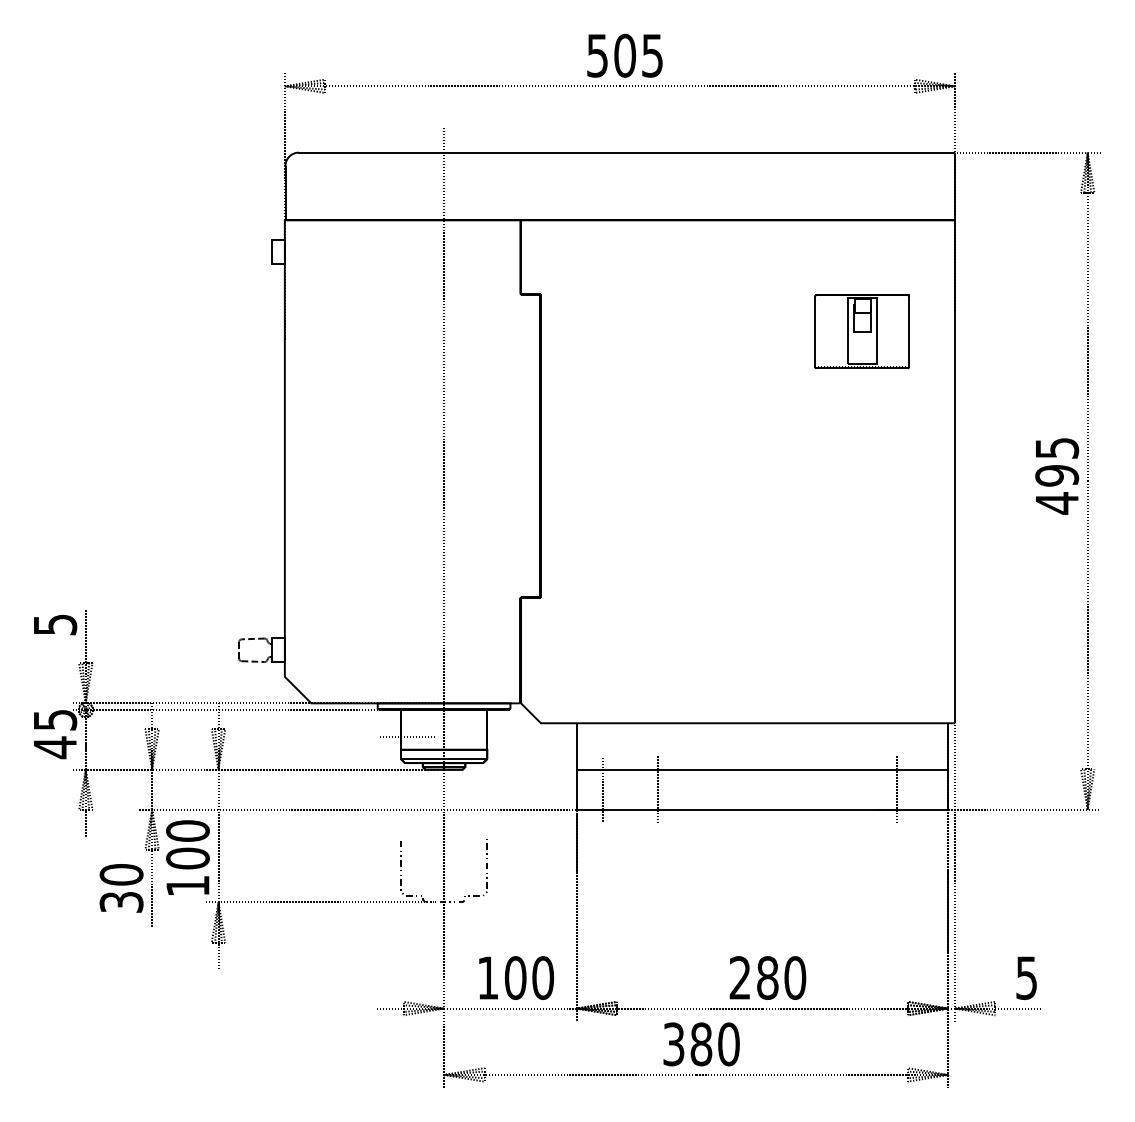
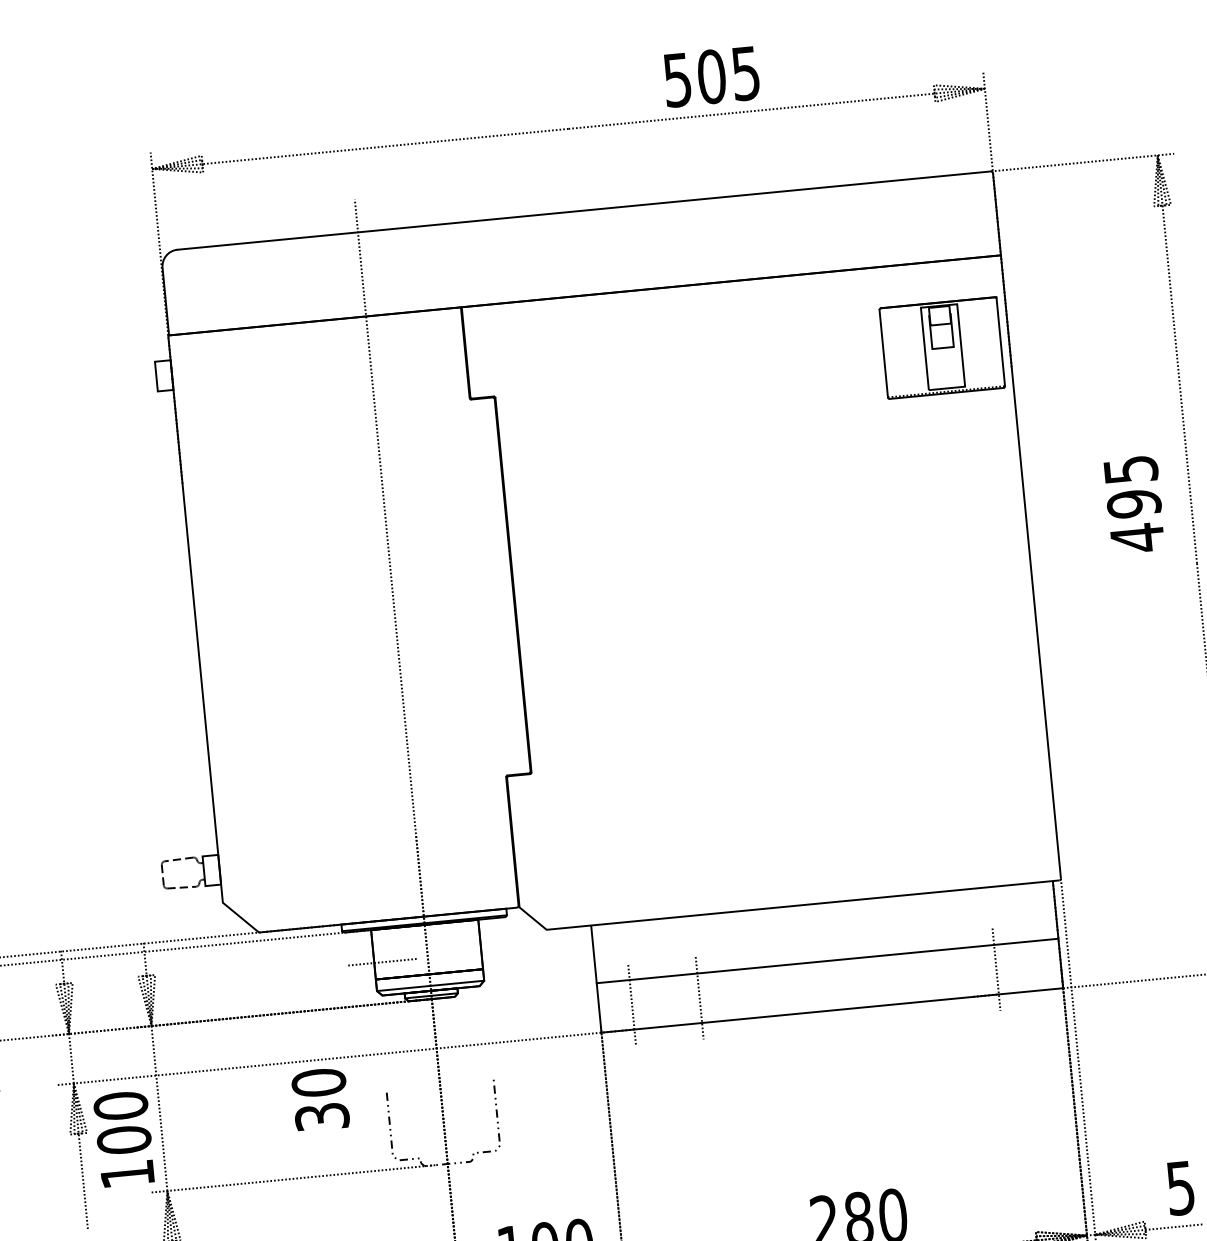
text: (624, 55) -> (710, 76), moved
part: (861, 331) -> (941, 347), moved
text: (1057, 476) -> (1134, 504), moved
text: (121, 888) -> (320, 1099), moved

